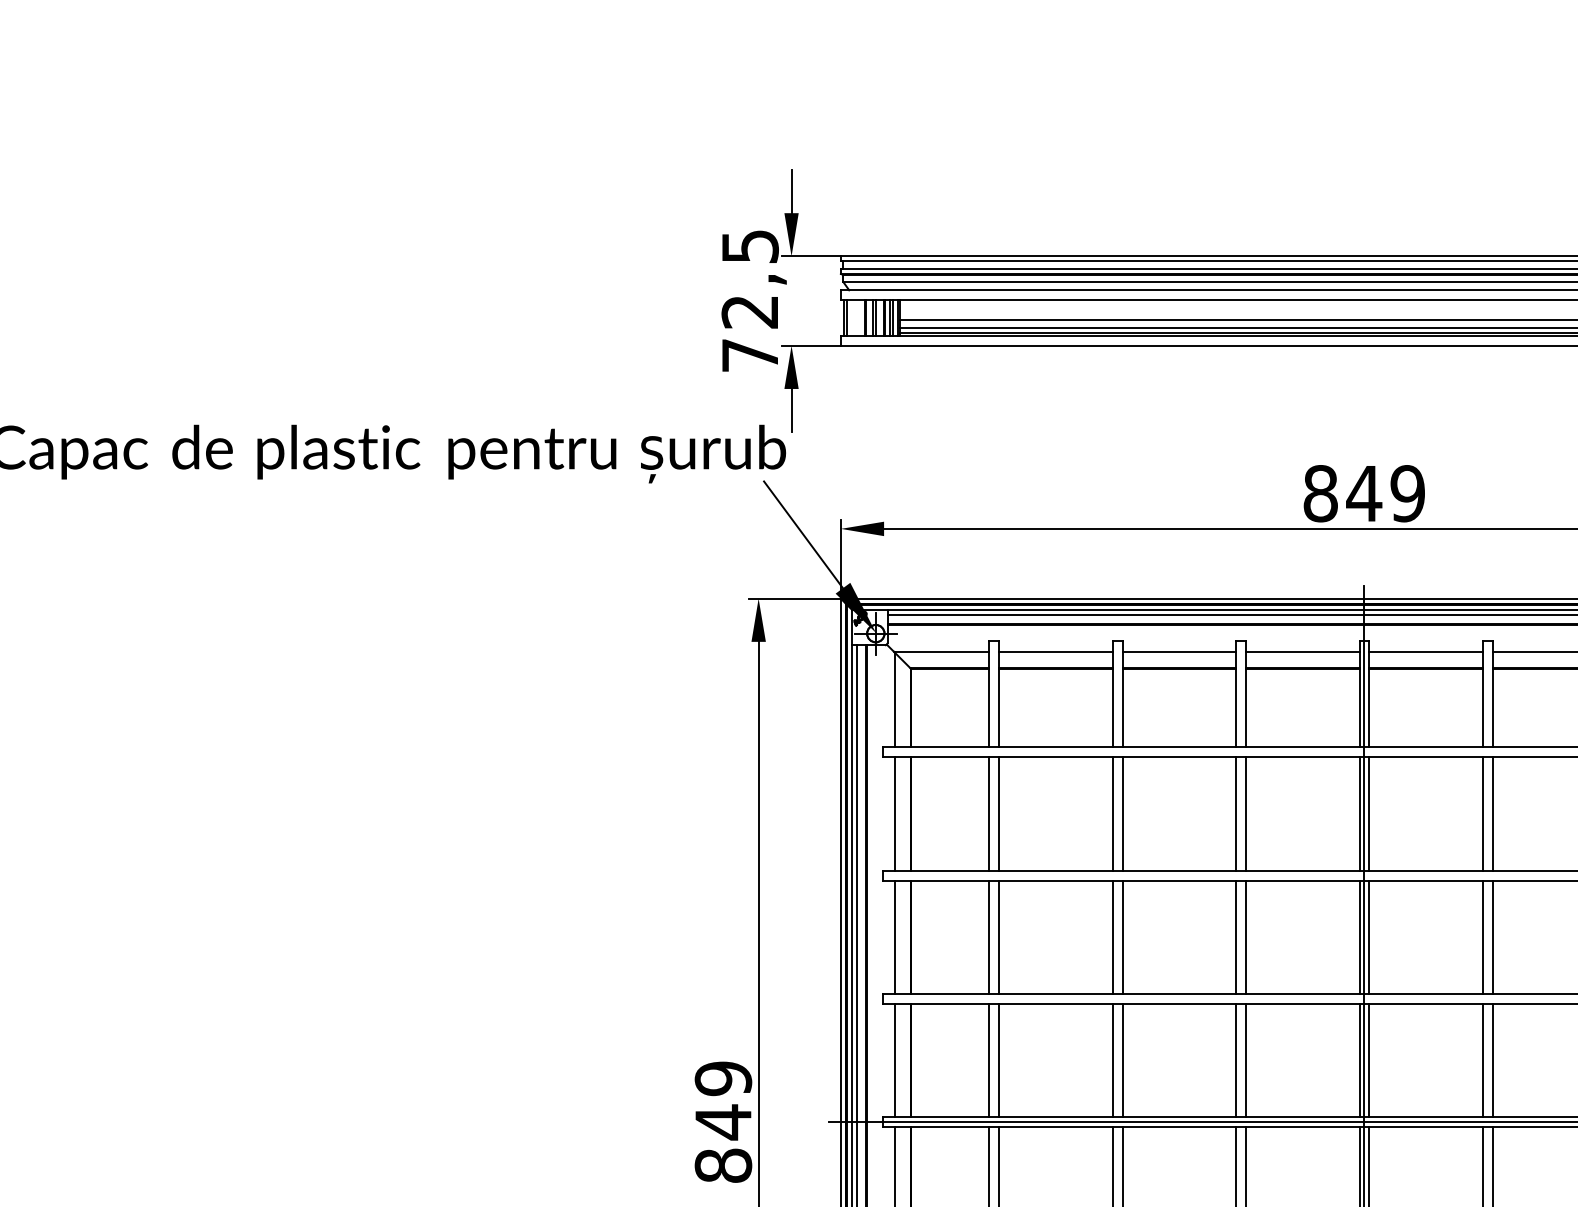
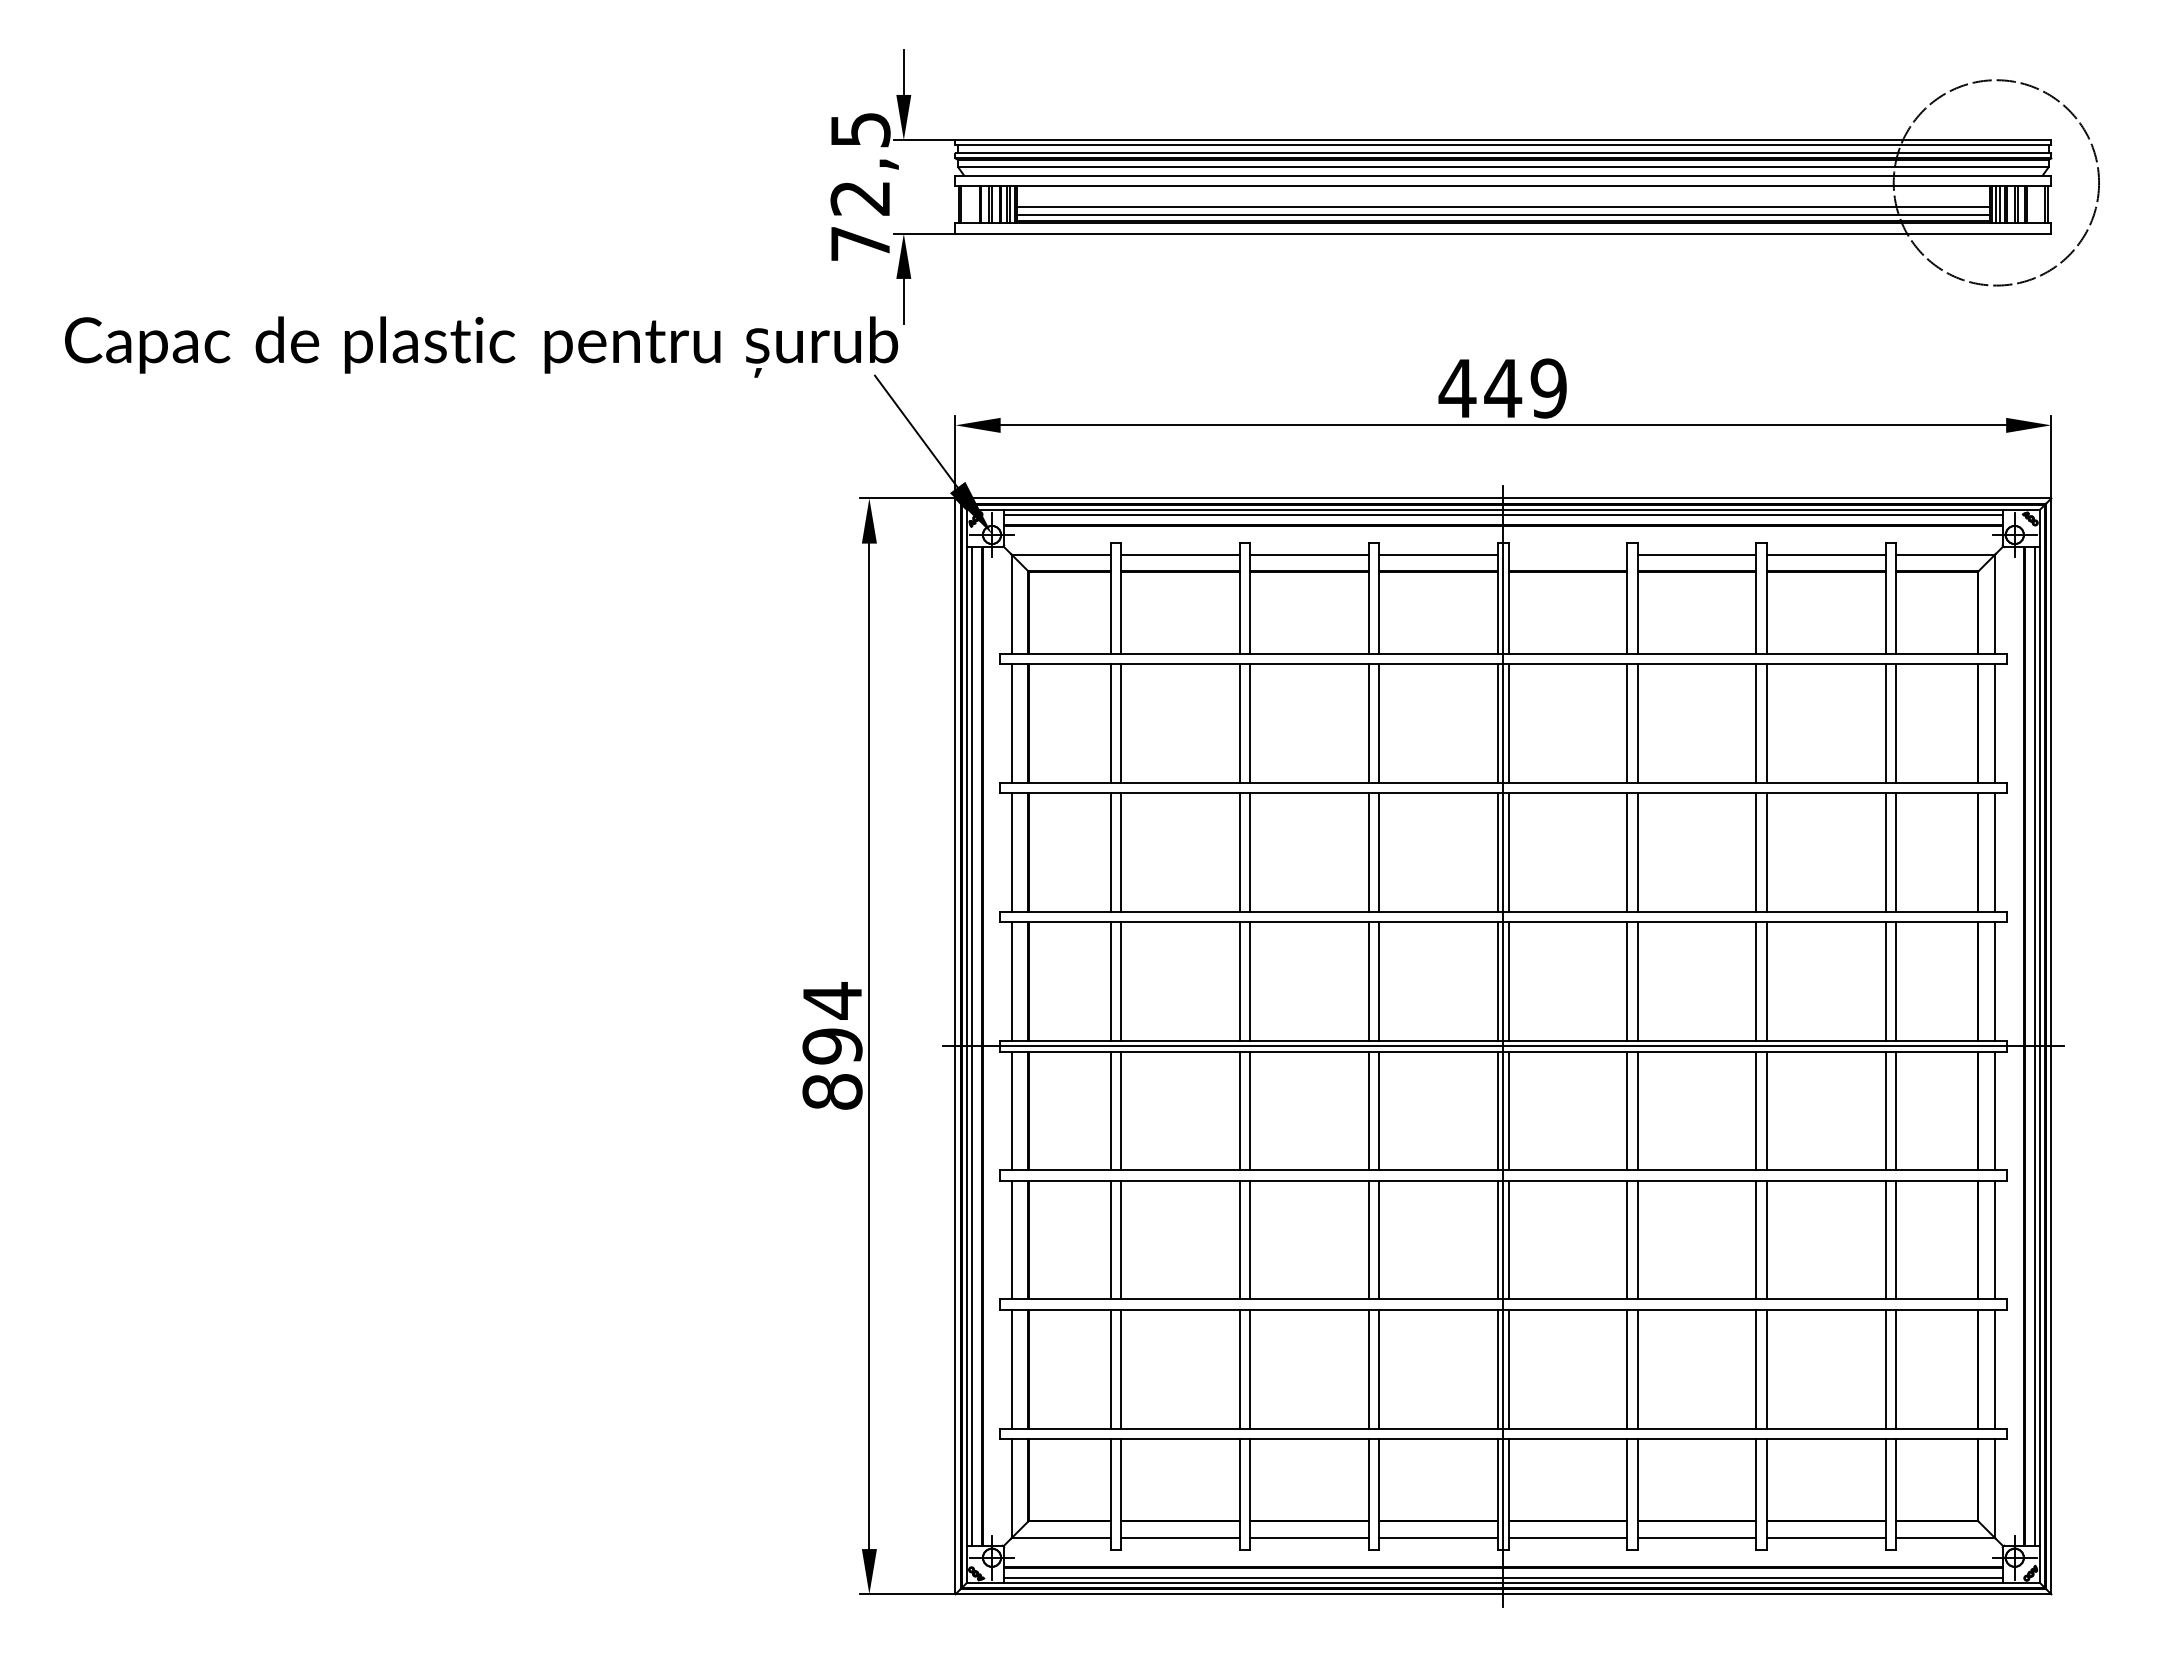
text: (1320, 493) -> (1457, 388), 849 -> 449
line: (1425, 652) -> (1567, 554), removed
text: (723, 1100) -> (832, 1023), 849 -> 894

